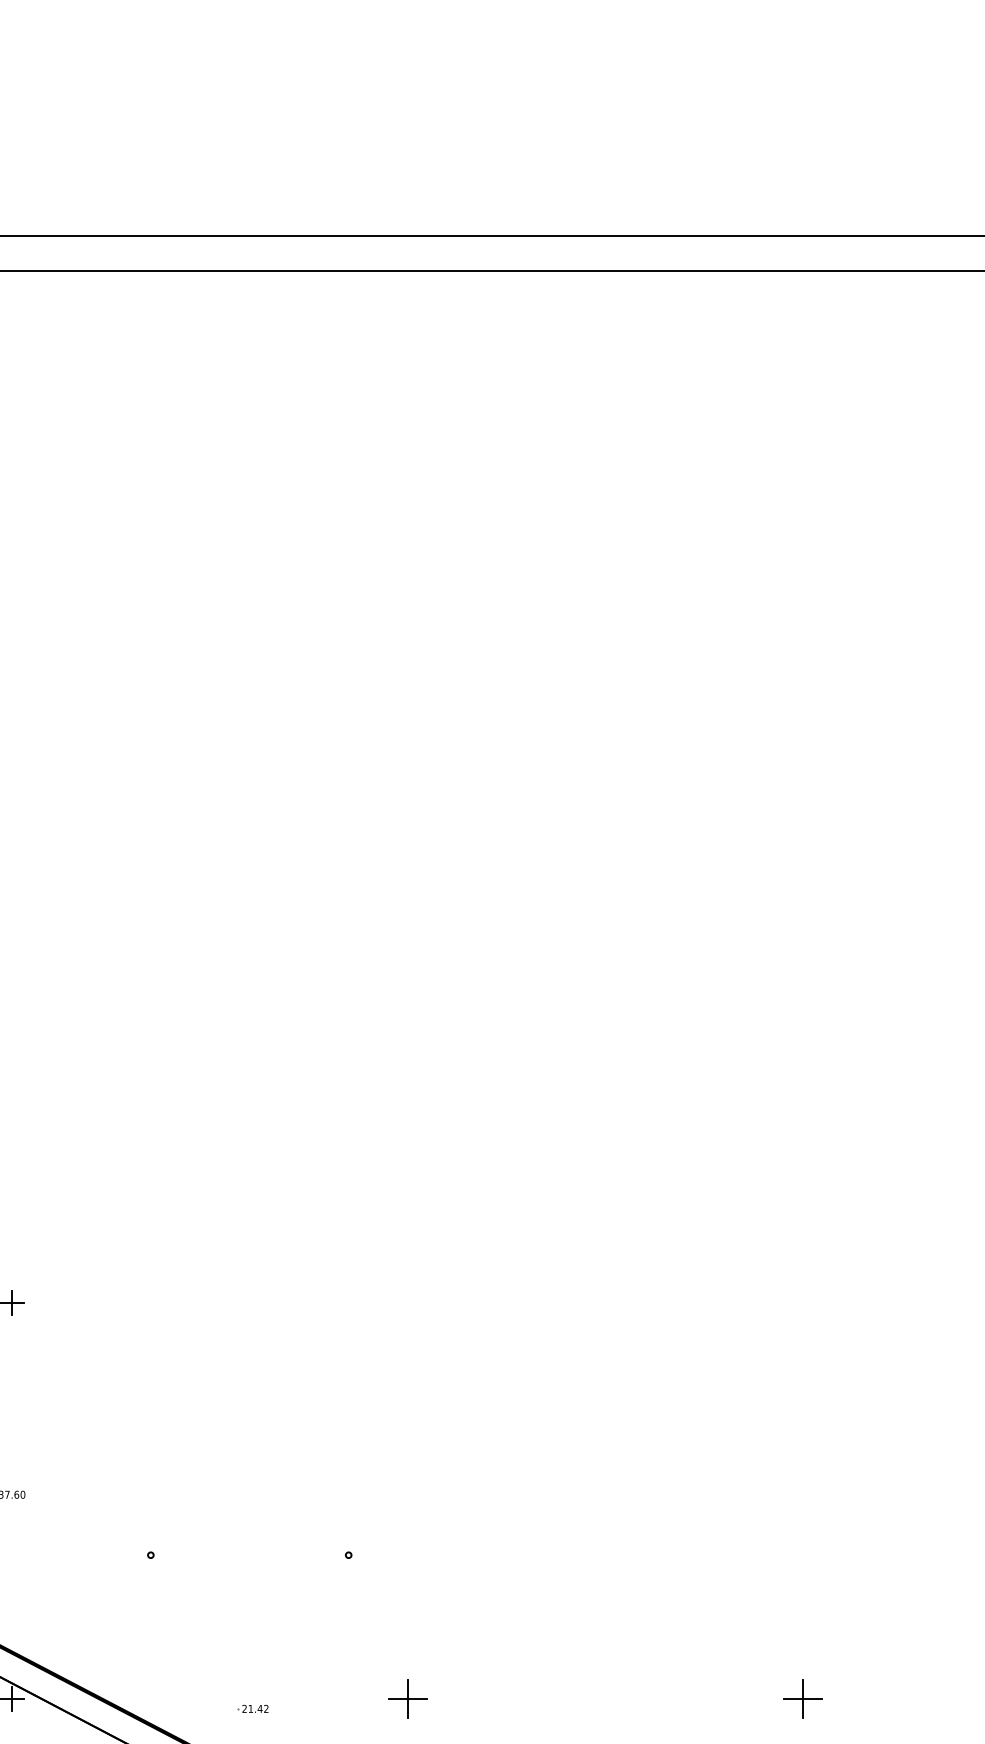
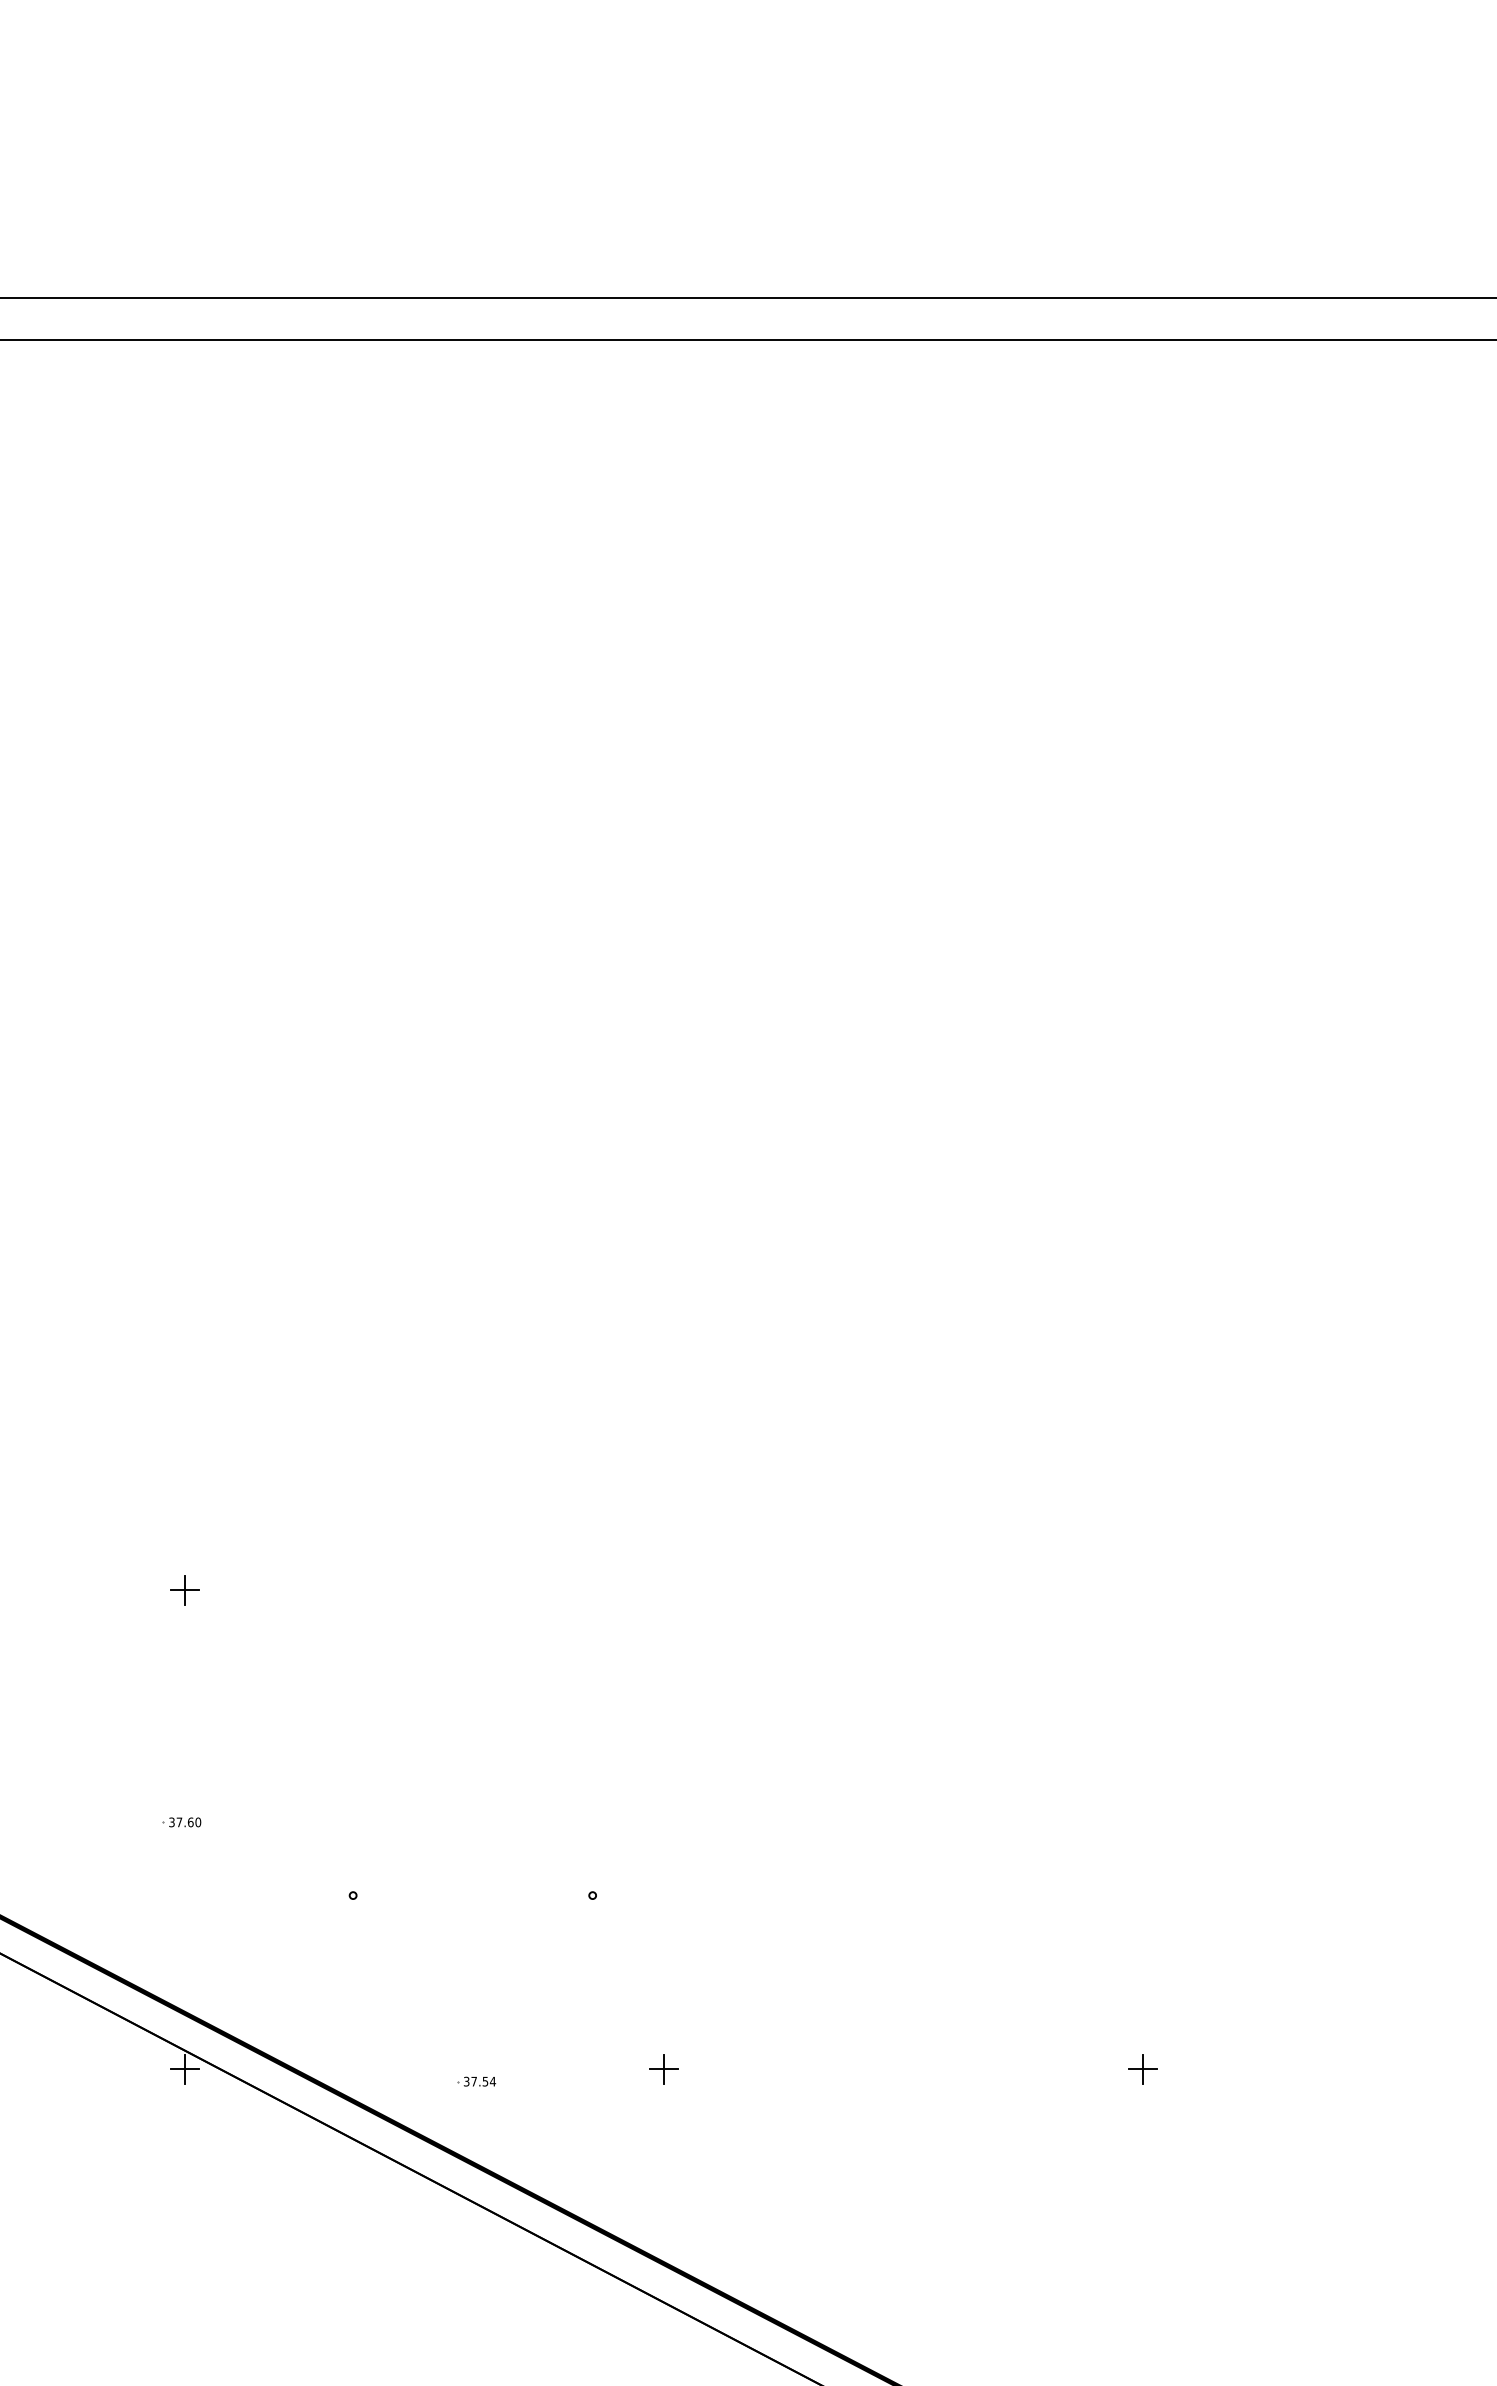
part: (407, 1698) -> (663, 2069), size x0.62
part: (802, 1698) -> (1142, 2069), size x0.62
text: (256, 1708) -> (480, 2081), 21.42 -> 37.54

